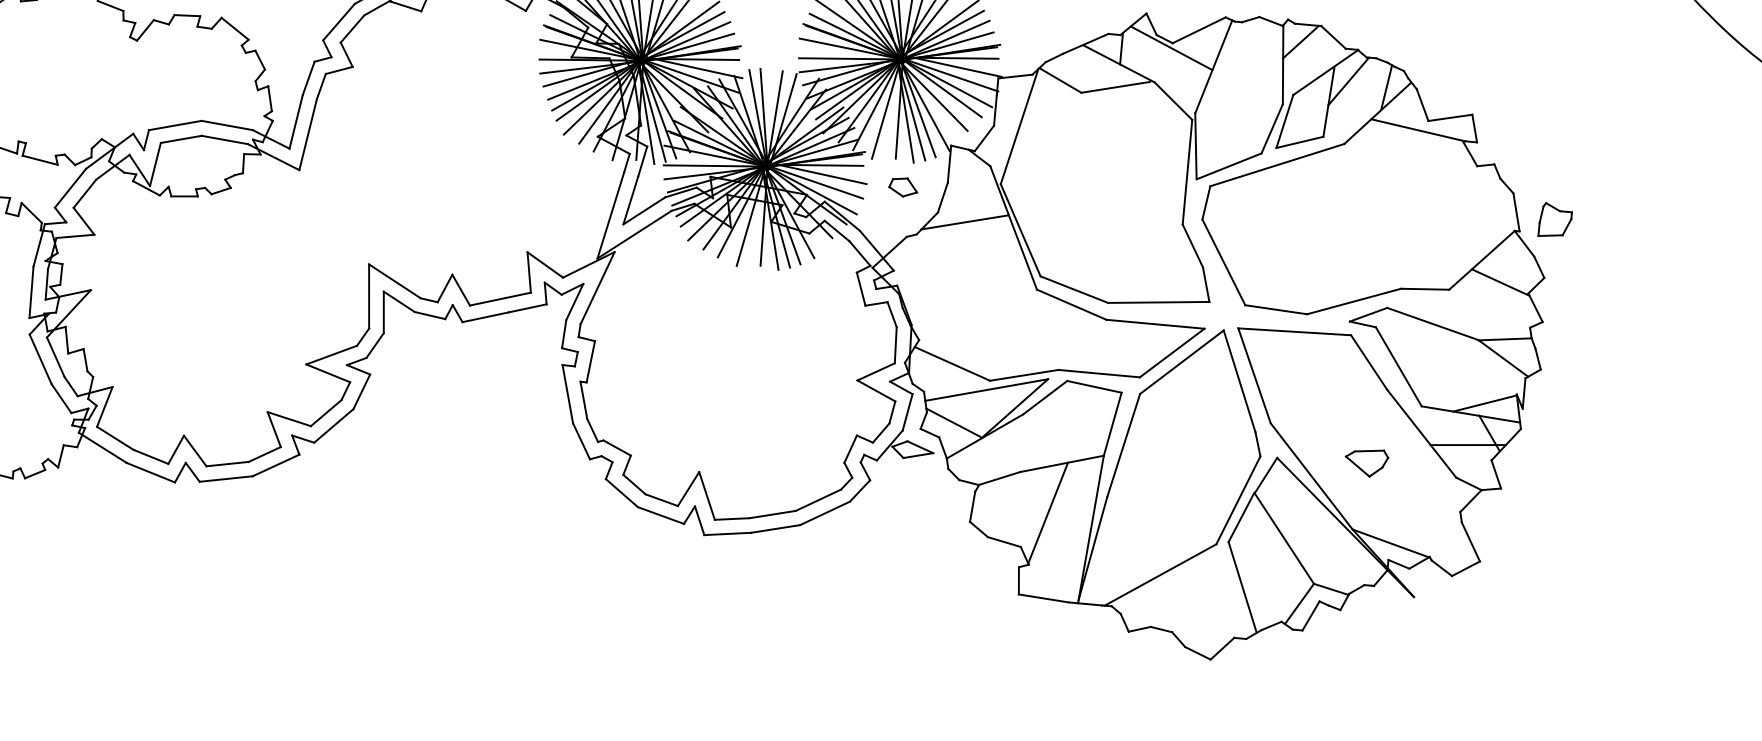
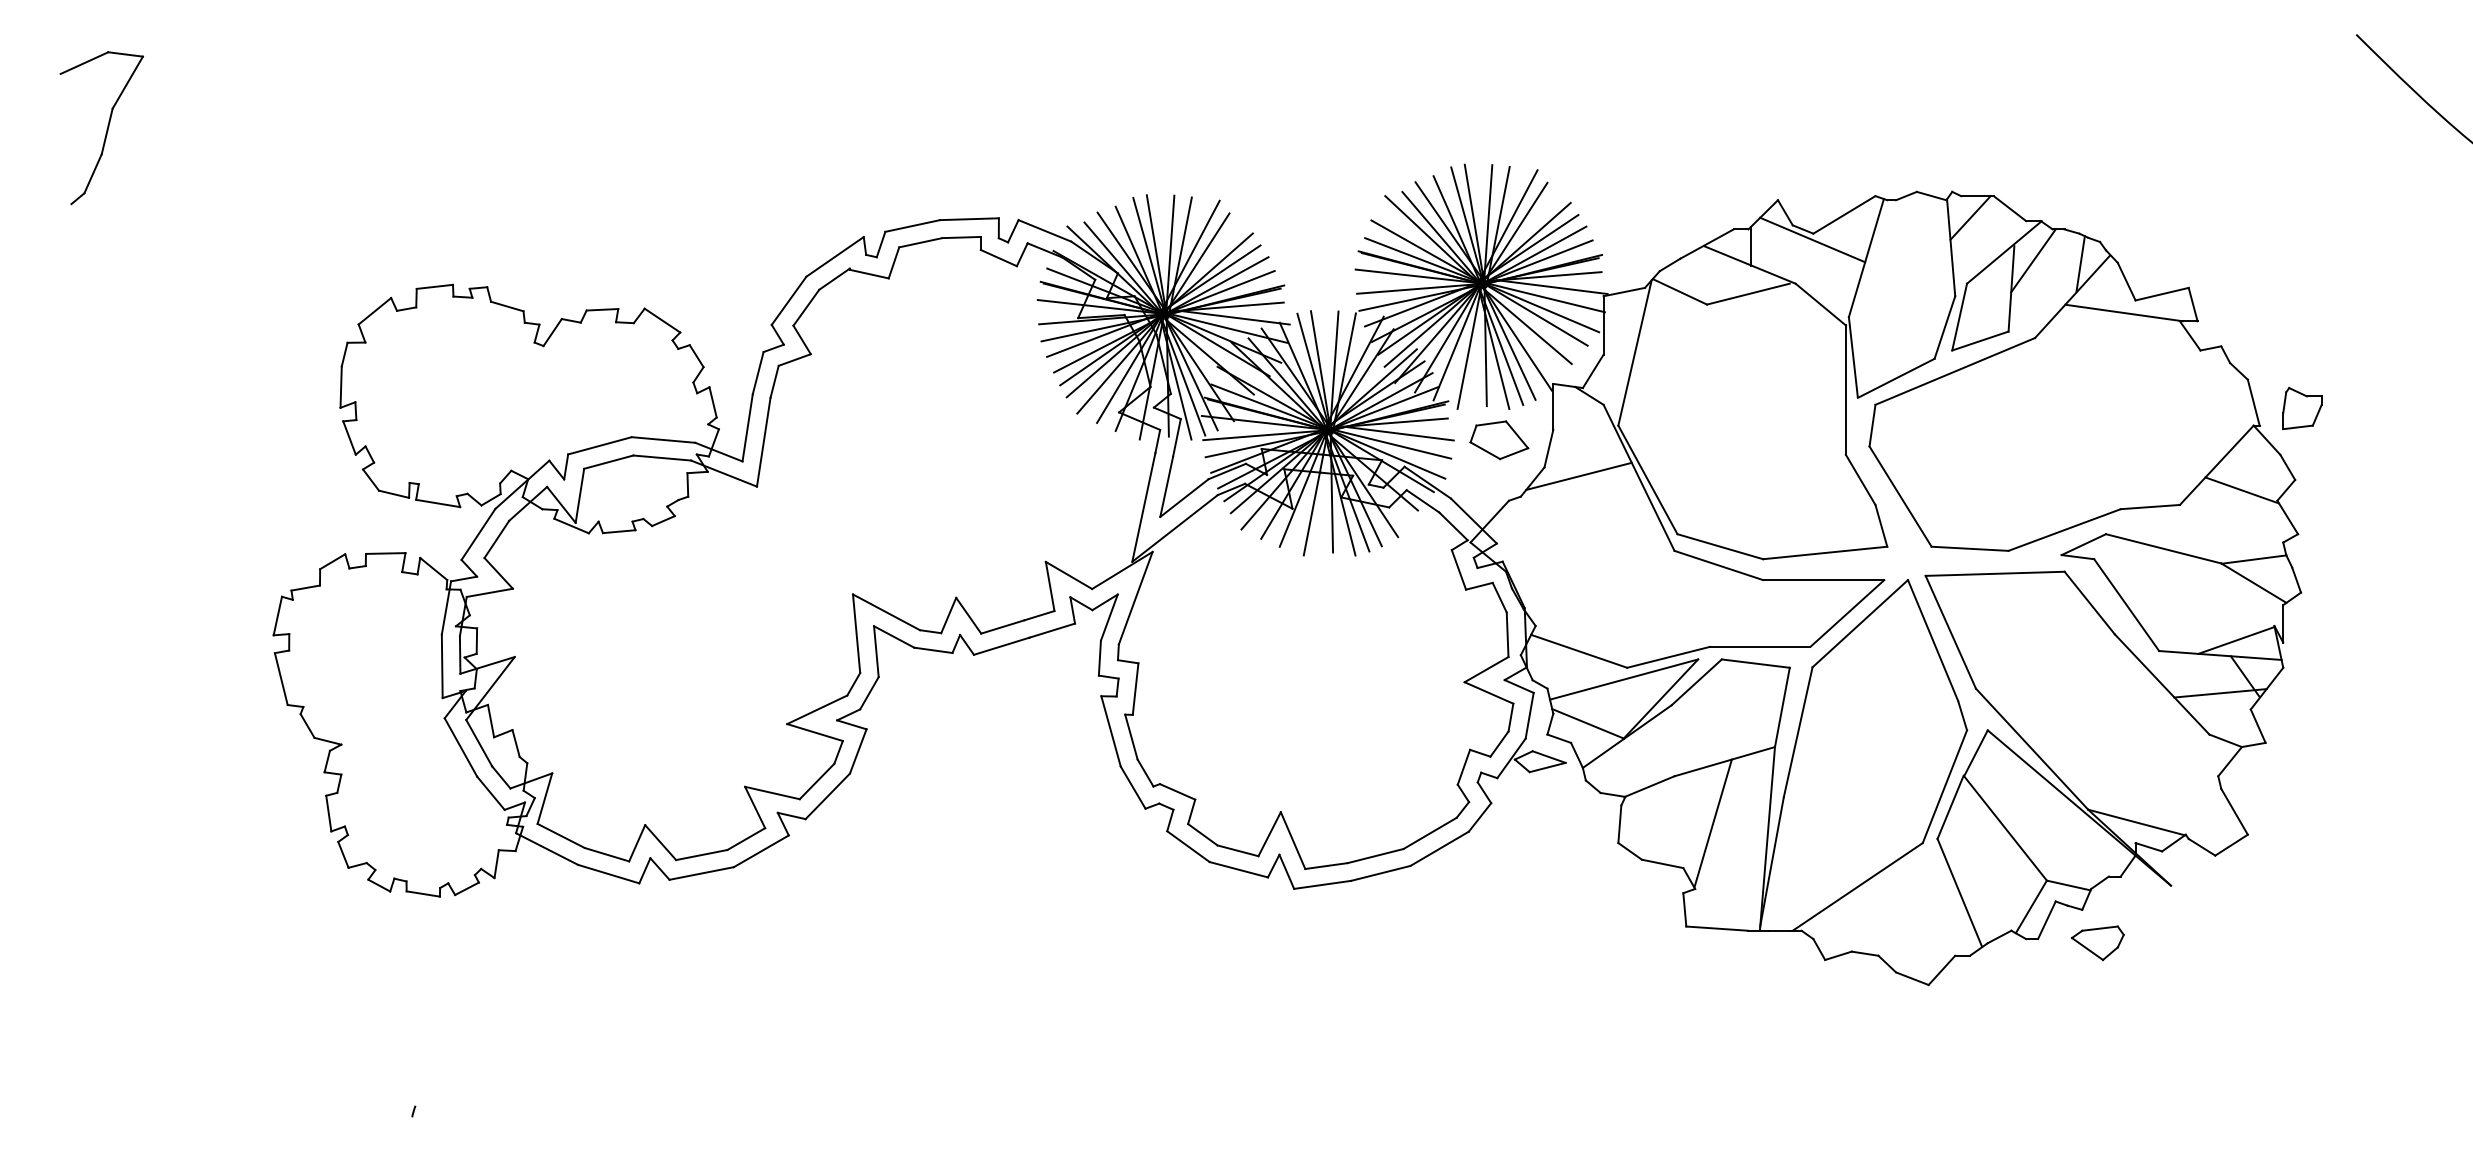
part: (903, 187) -> (1499, 440), size x1.67
part: (1366, 462) -> (2097, 943), moved

